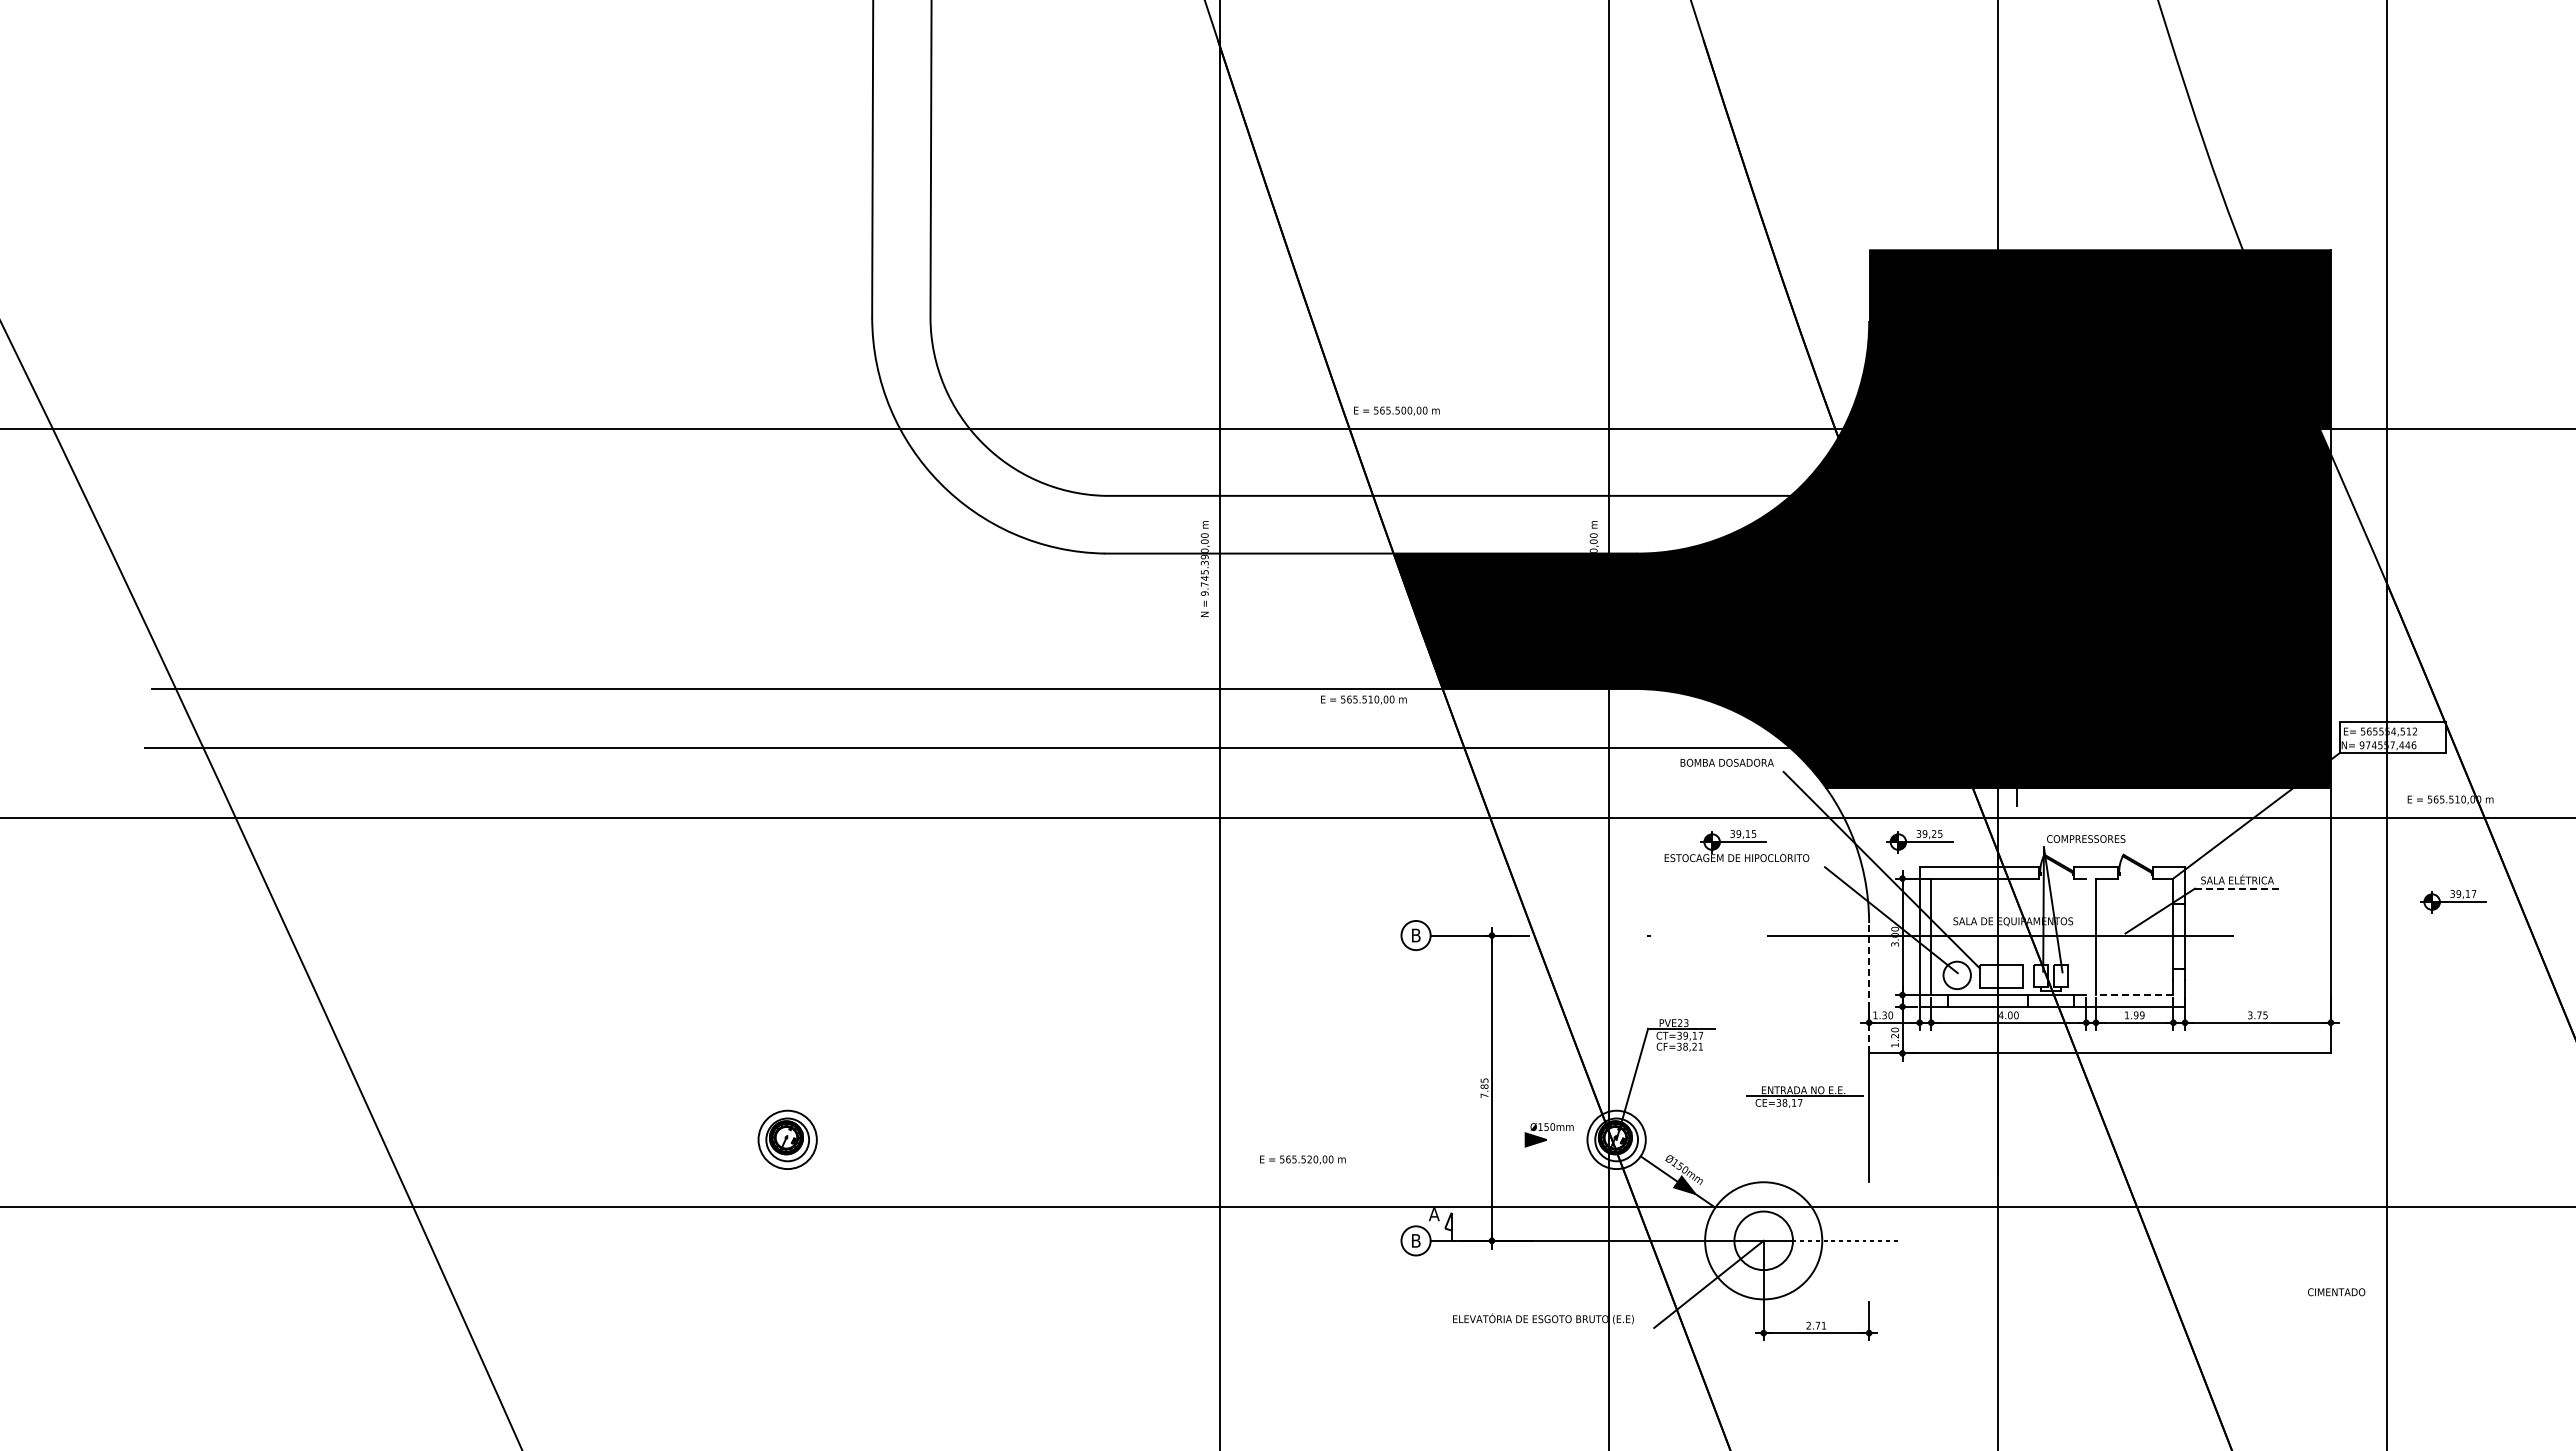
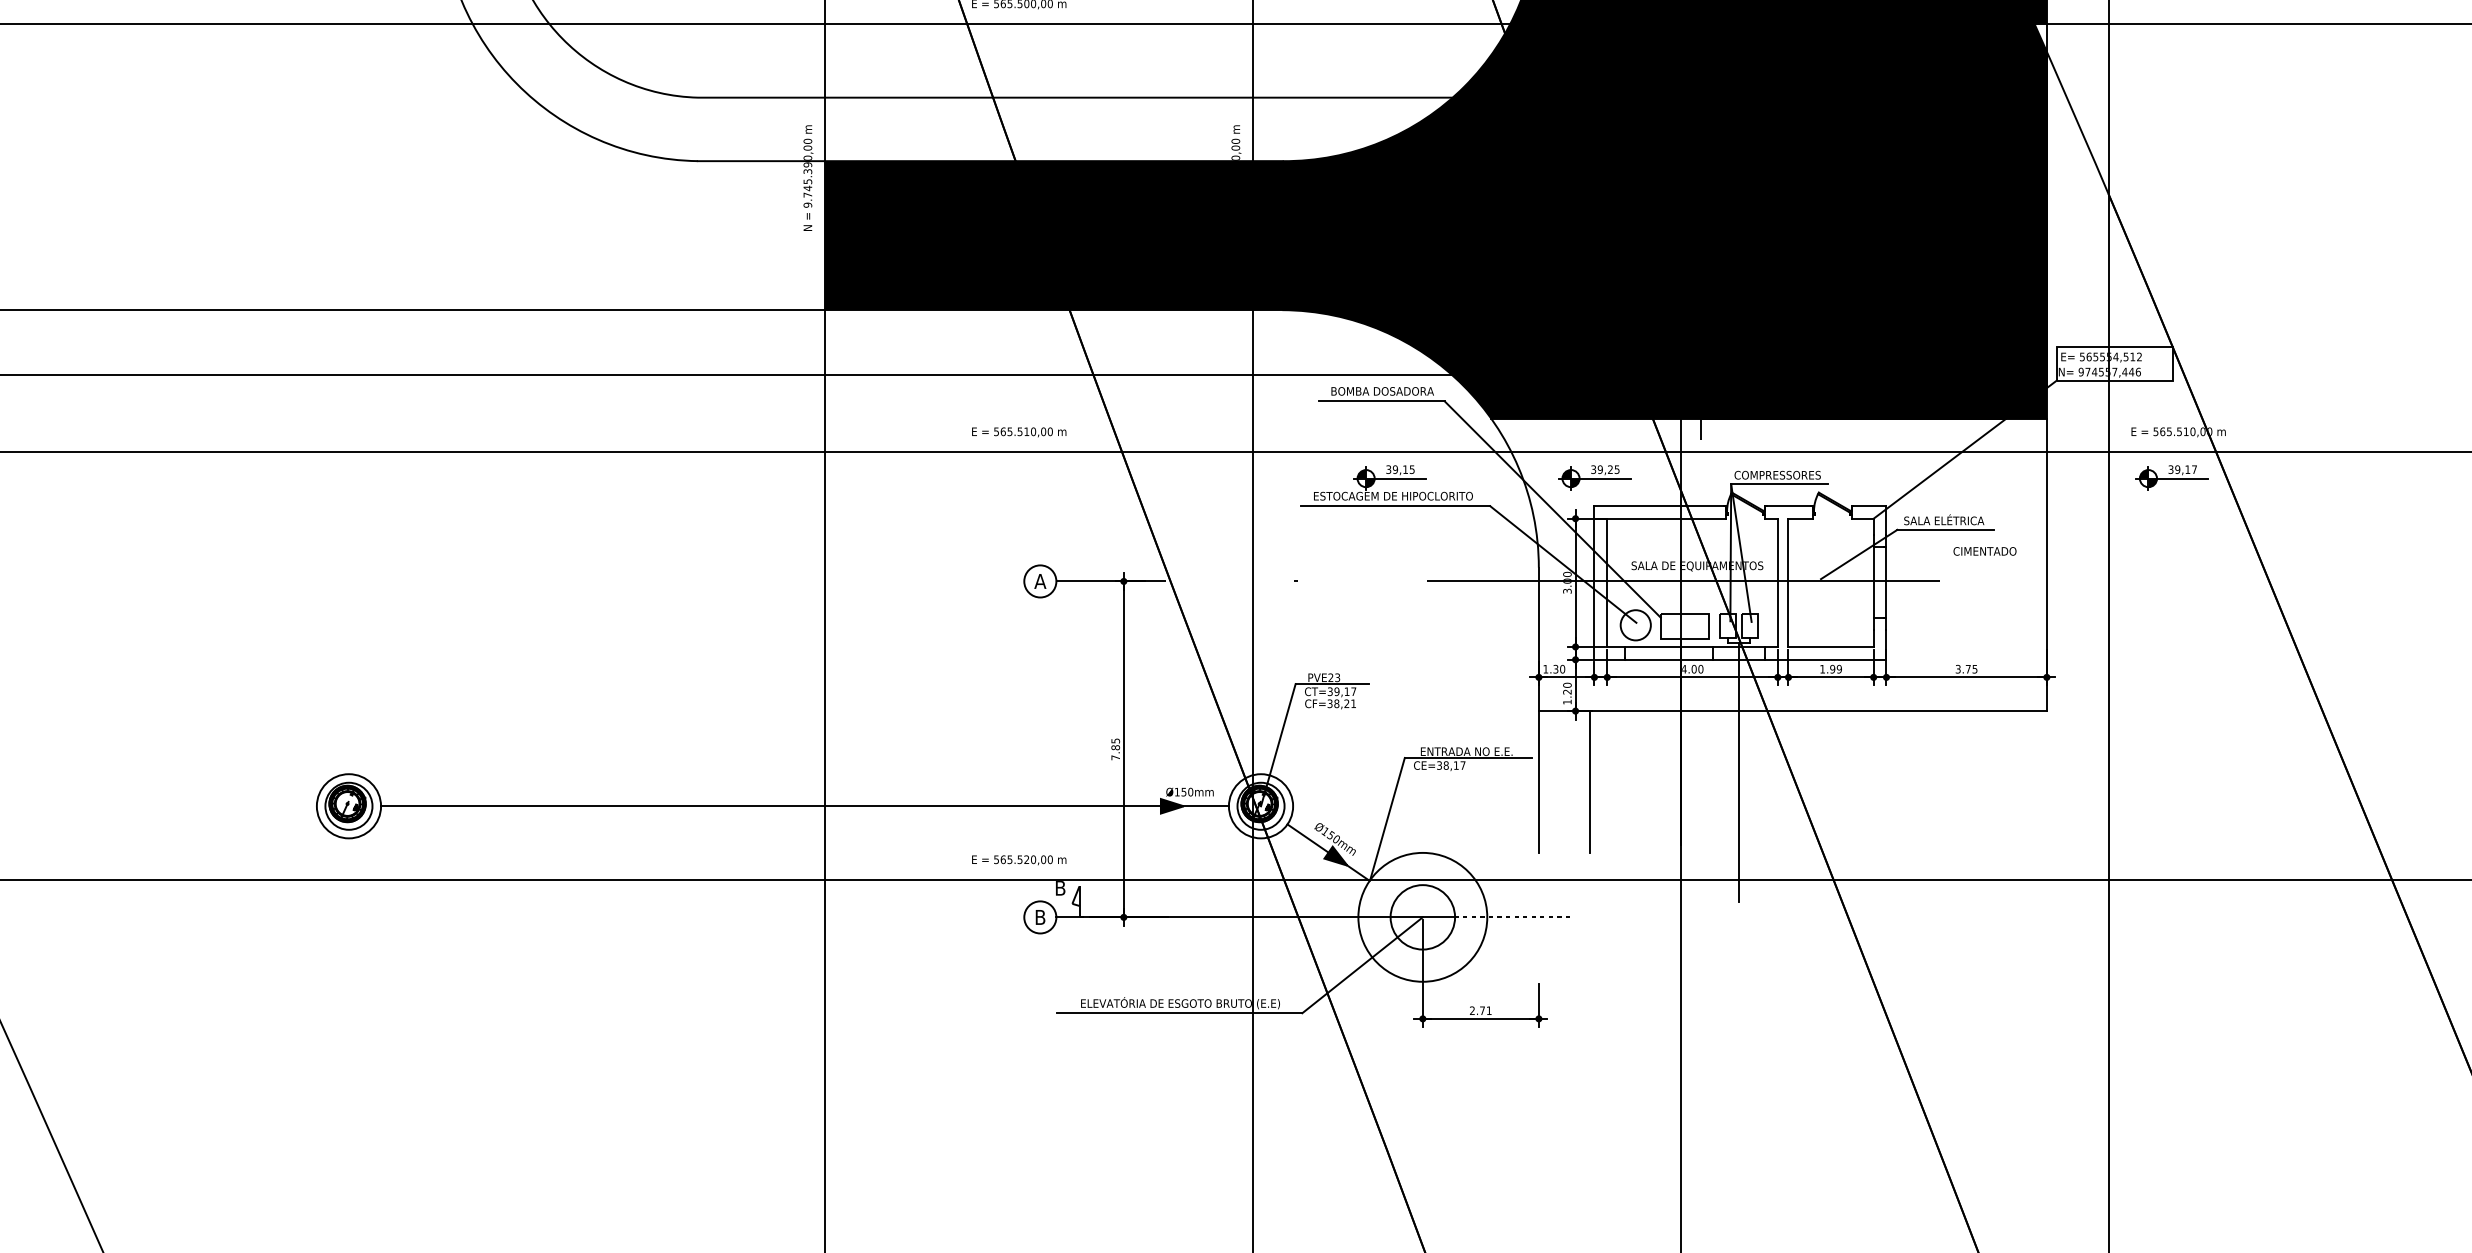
fill: (1331, 620) -> (947, 234), added
text: (1363, 699) -> (1018, 431), moved
line: (1726, 771) -> (1381, 400), added
line: (2087, 847) -> (1779, 484), added
line: (1738, 867) -> (1395, 506), added
line: (2239, 888) -> (1946, 529), dashed -> solid
part: (2453, 901) -> (2171, 477), moved
text: (1415, 935) -> (1039, 581), B -> A
line: (2086, 936) -> (1778, 582), added
line: (1869, 987) -> (1539, 638), dashed -> solid
line: (2134, 995) -> (1830, 647), dashed -> solid
line: (2050, 1109) -> (1738, 772), added
line: (1915, 1117) -> (1589, 781), added
line: (1201, 1139) -> (804, 805), added
line: (1731, 1151) -> (1387, 819), added
text: (1302, 1159) -> (1018, 859), moved
text: (1434, 1214) -> (1060, 888), A -> B
text: (2336, 1292) -> (1984, 551), moved
line: (1542, 1327) -> (1179, 1012), added

